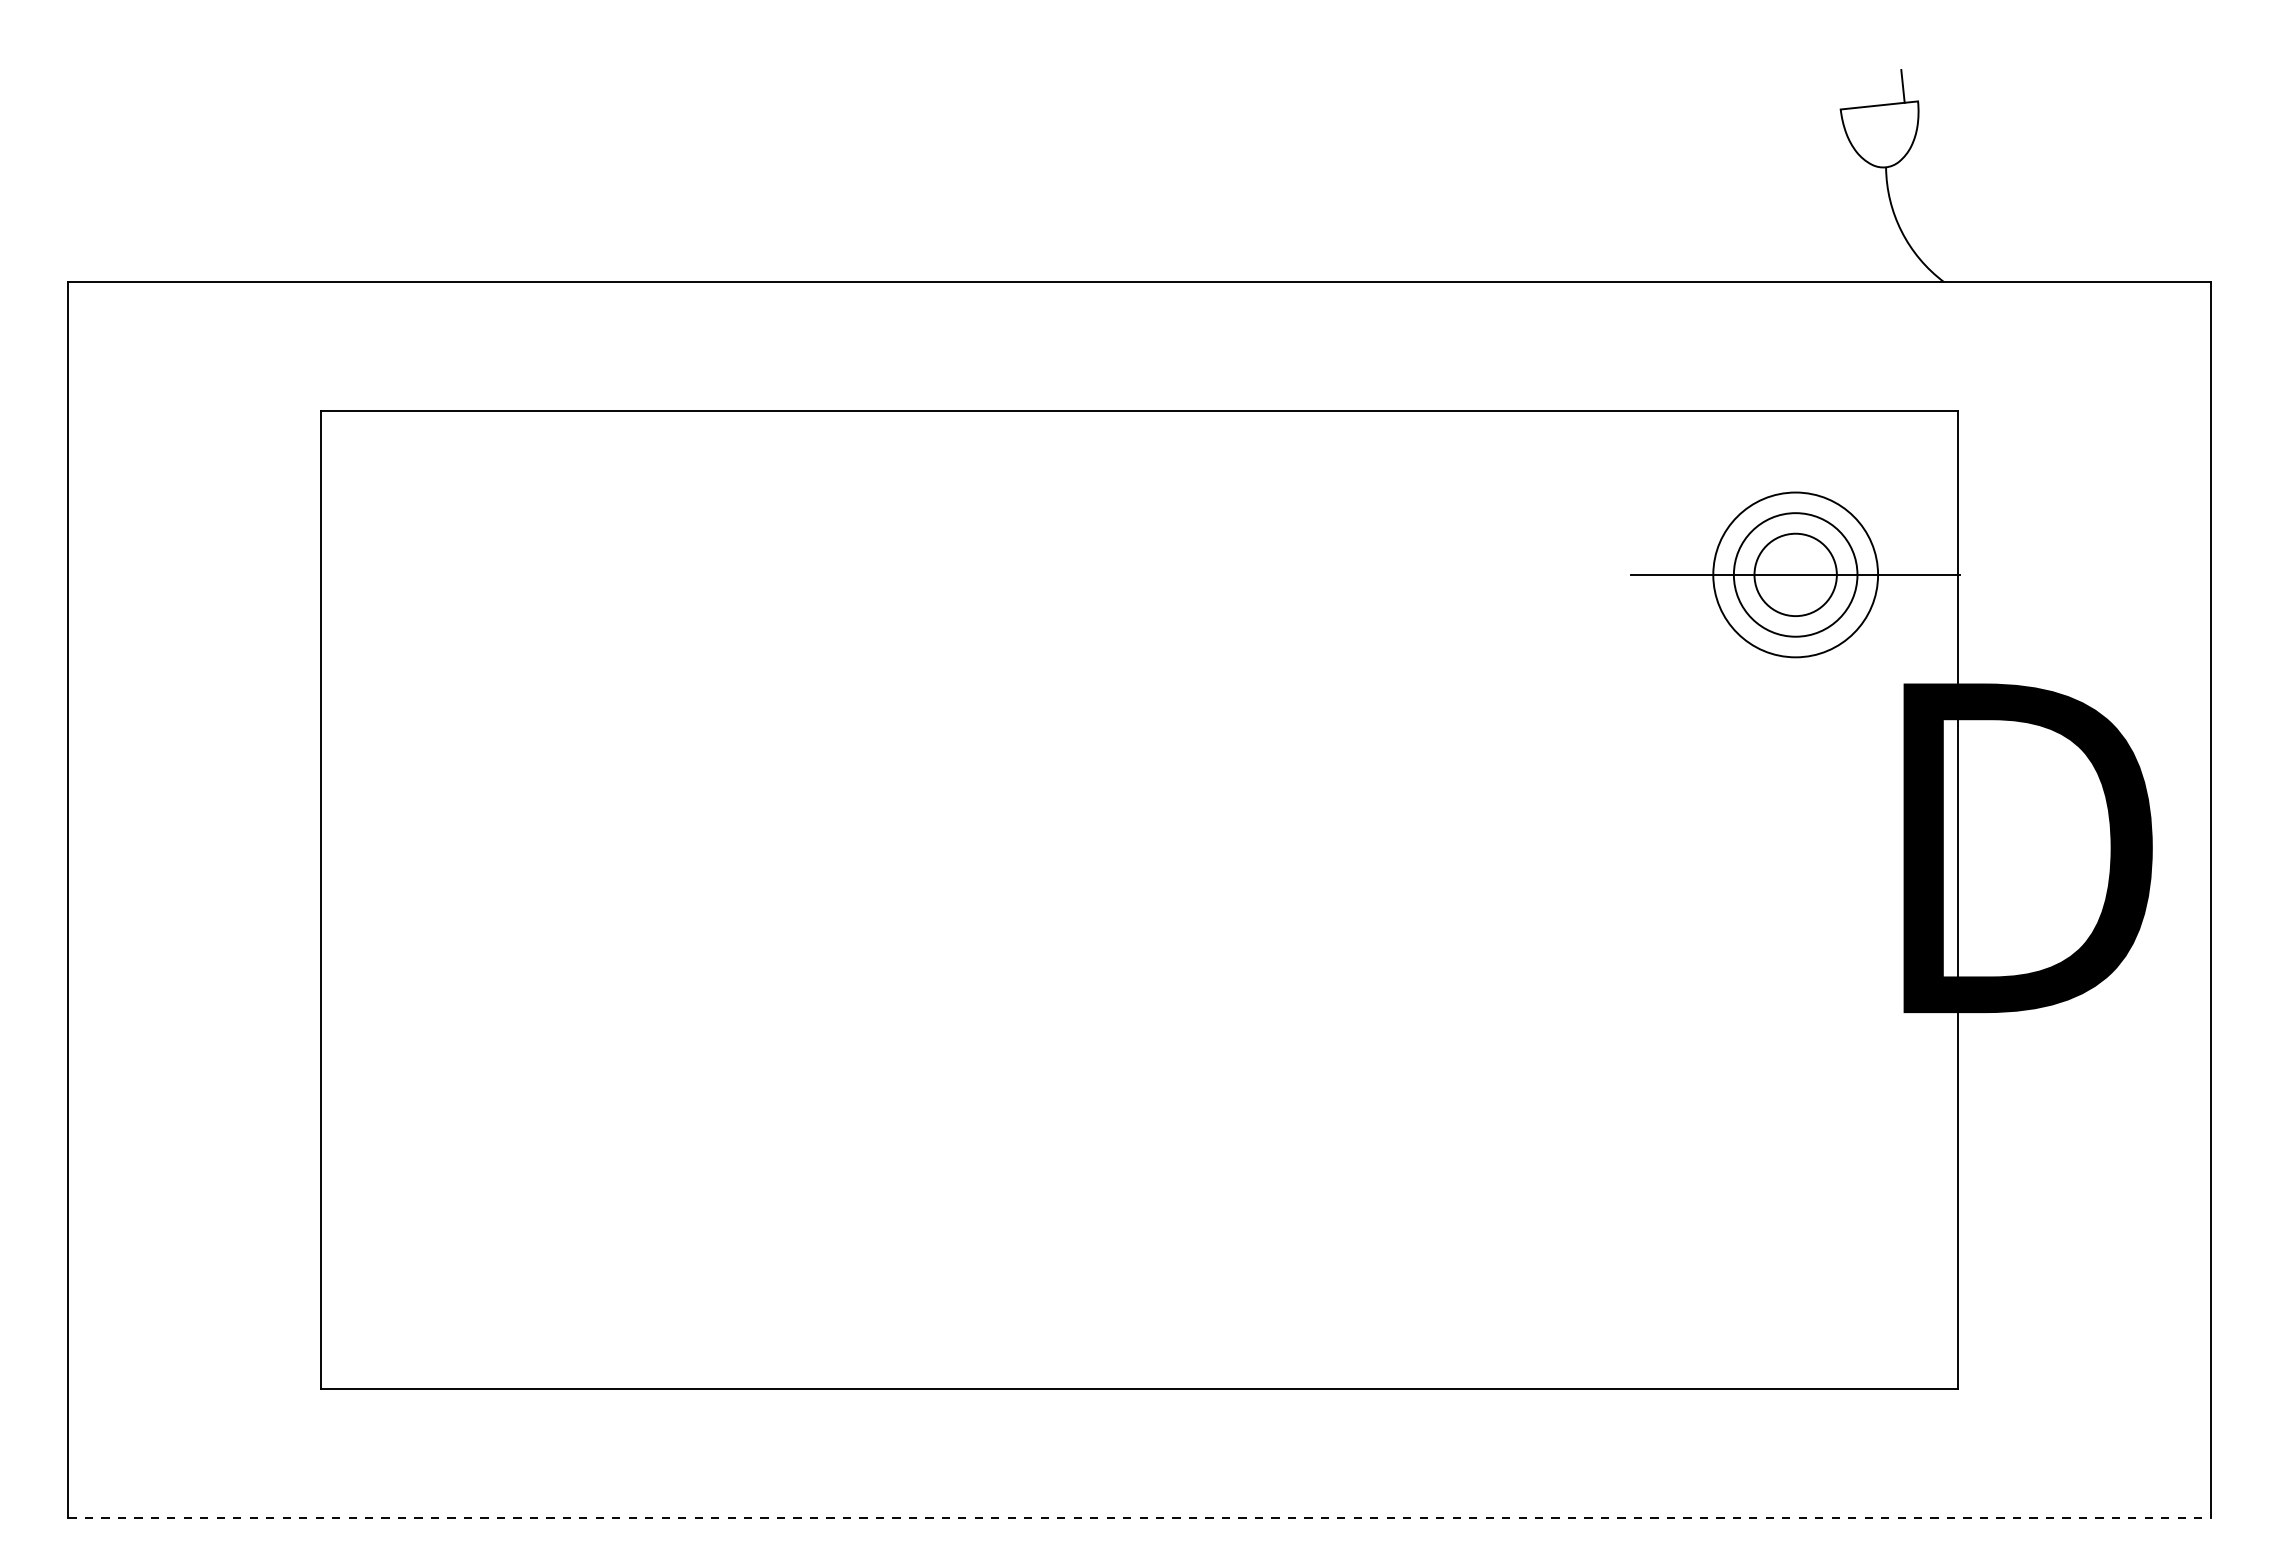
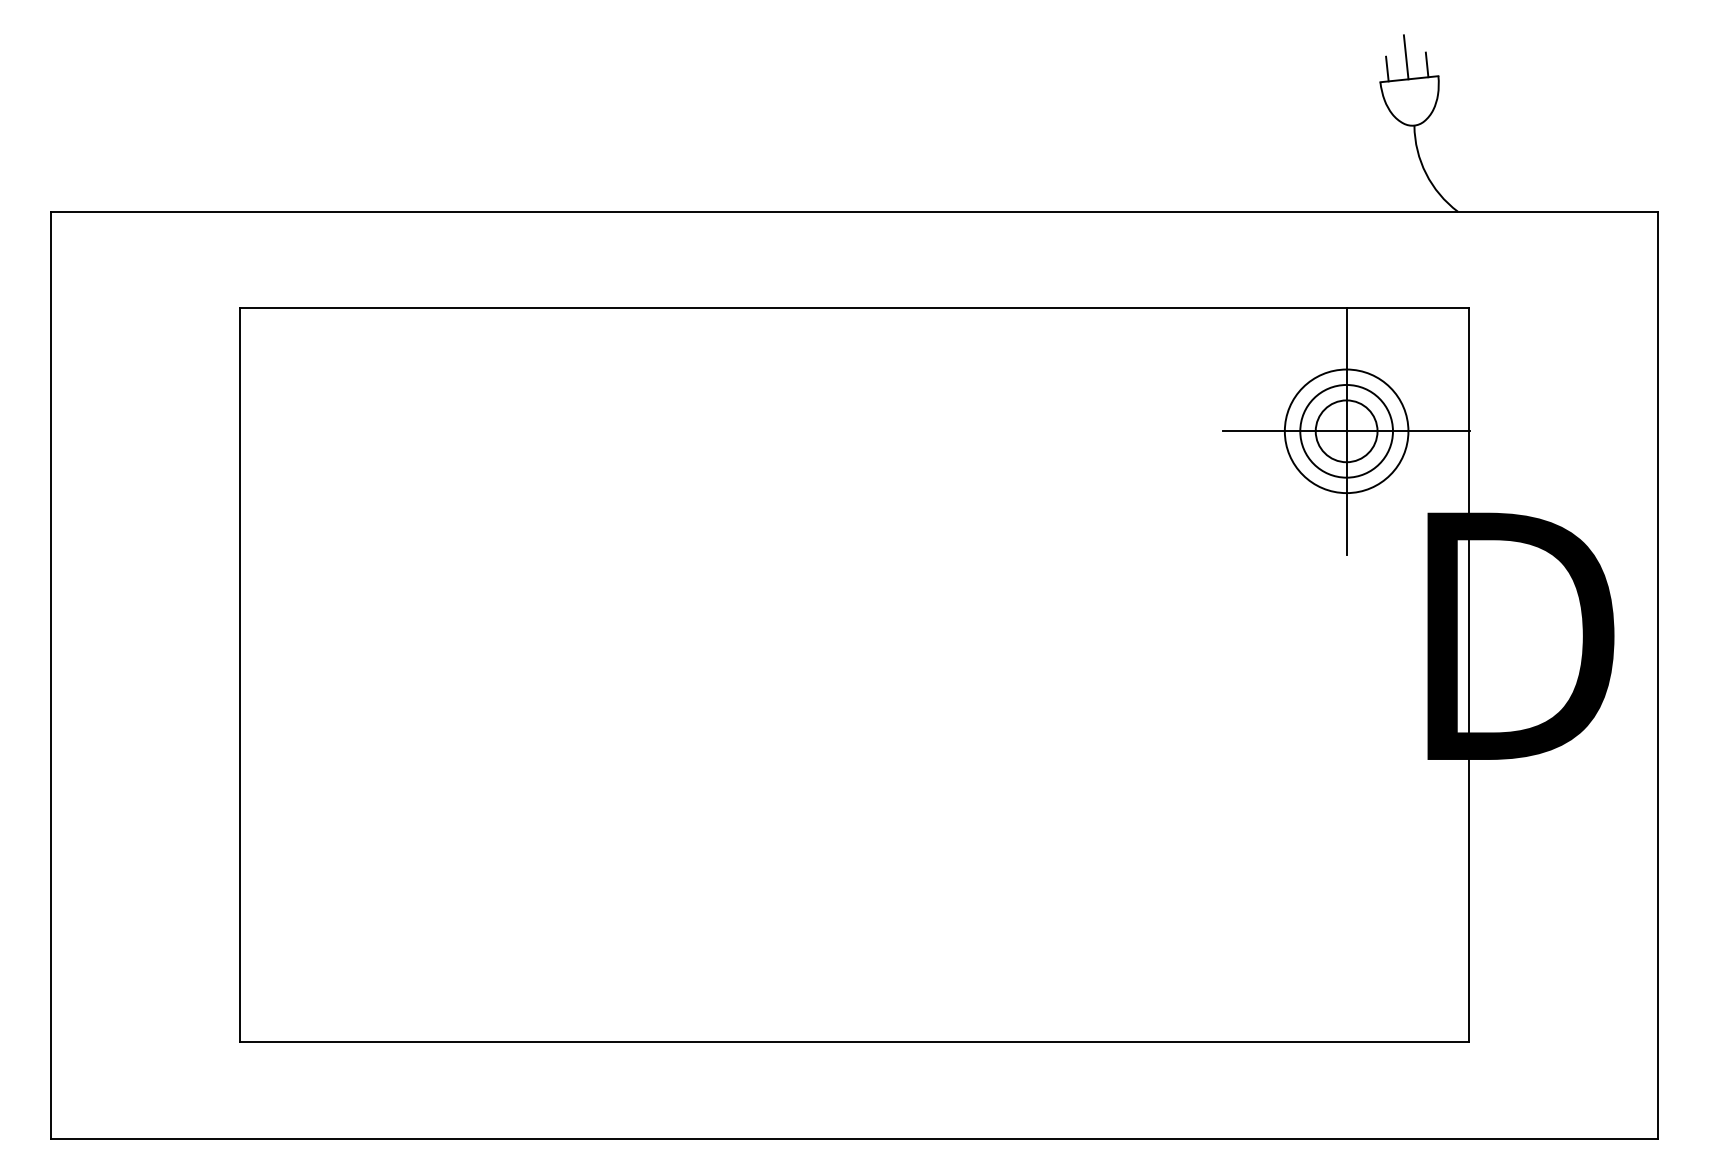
line: (1875, 75) -> (1406, 56), added
line: (1849, 91) -> (1387, 68), added
line: (1795, 574) -> (1346, 431), added
line: (1139, 1518) -> (854, 1139), dashed -> solid

